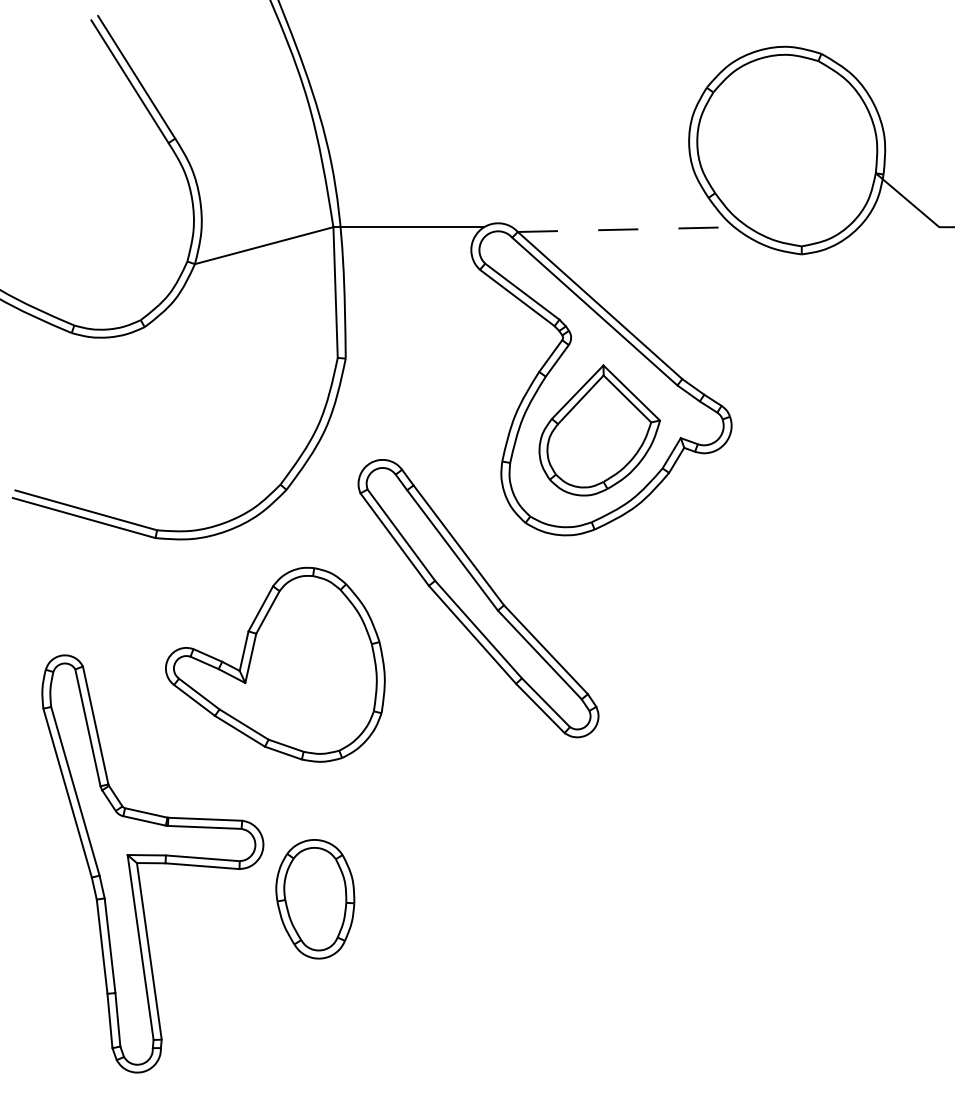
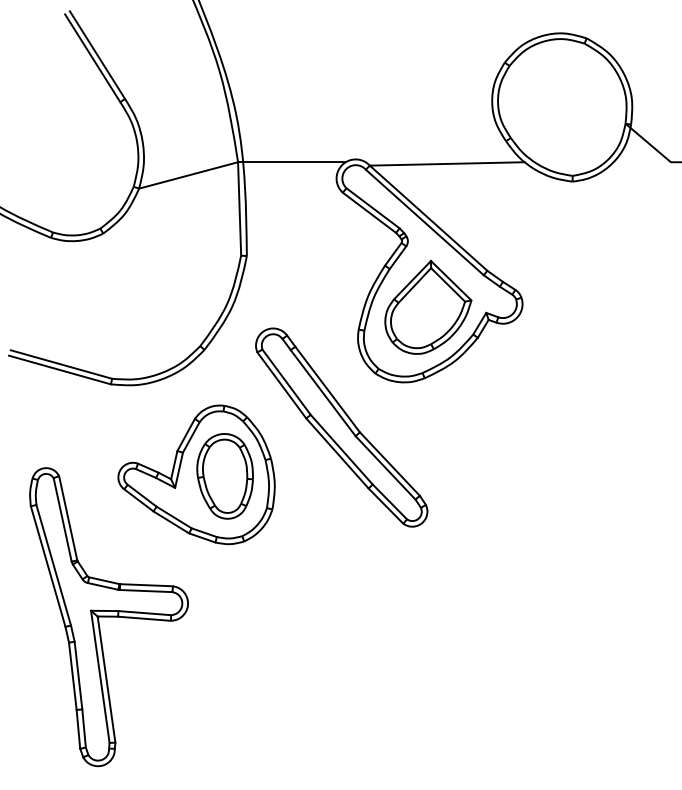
line: (626, 228) -> (447, 163), dashed -> solid
part: (314, 899) -> (224, 476), moved

